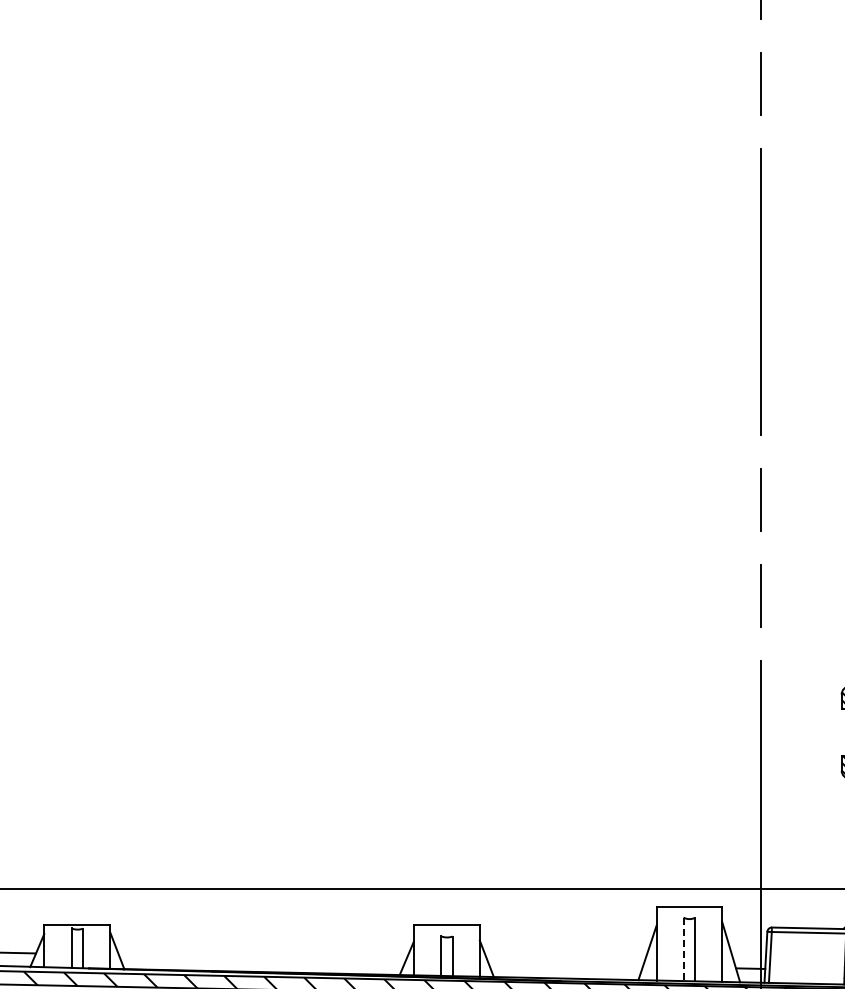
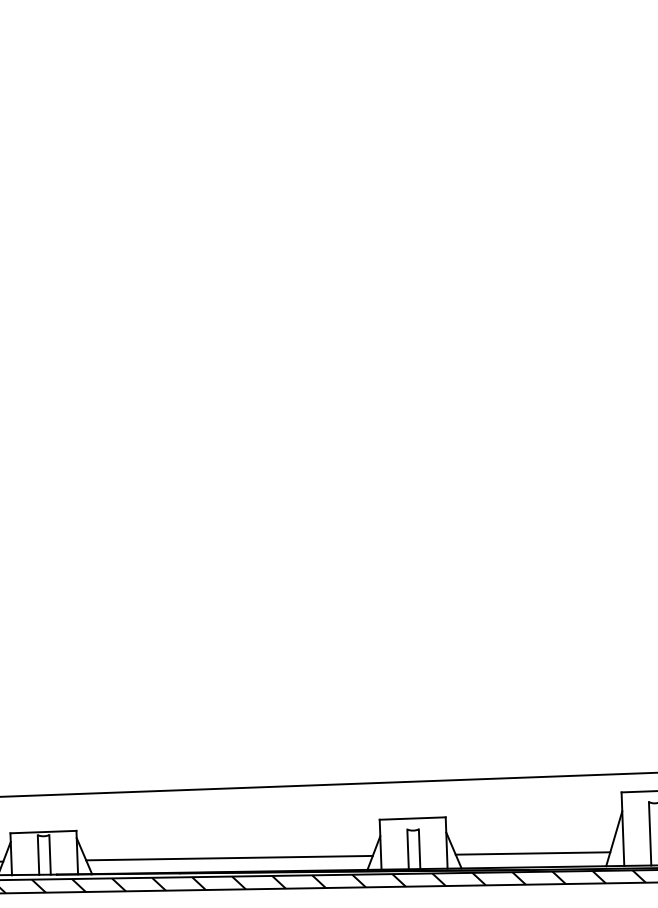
line: (683, 949) -> (650, 833), dashed -> solid
line: (261, 958) -> (228, 858), added
line: (565, 964) -> (532, 853), added

